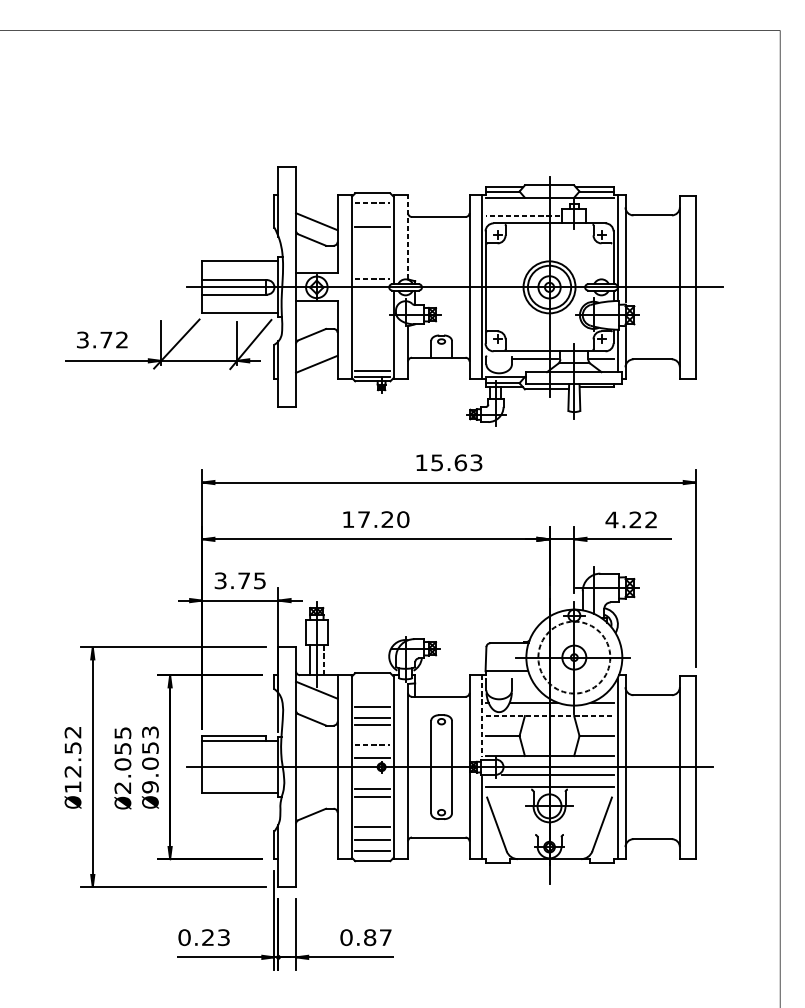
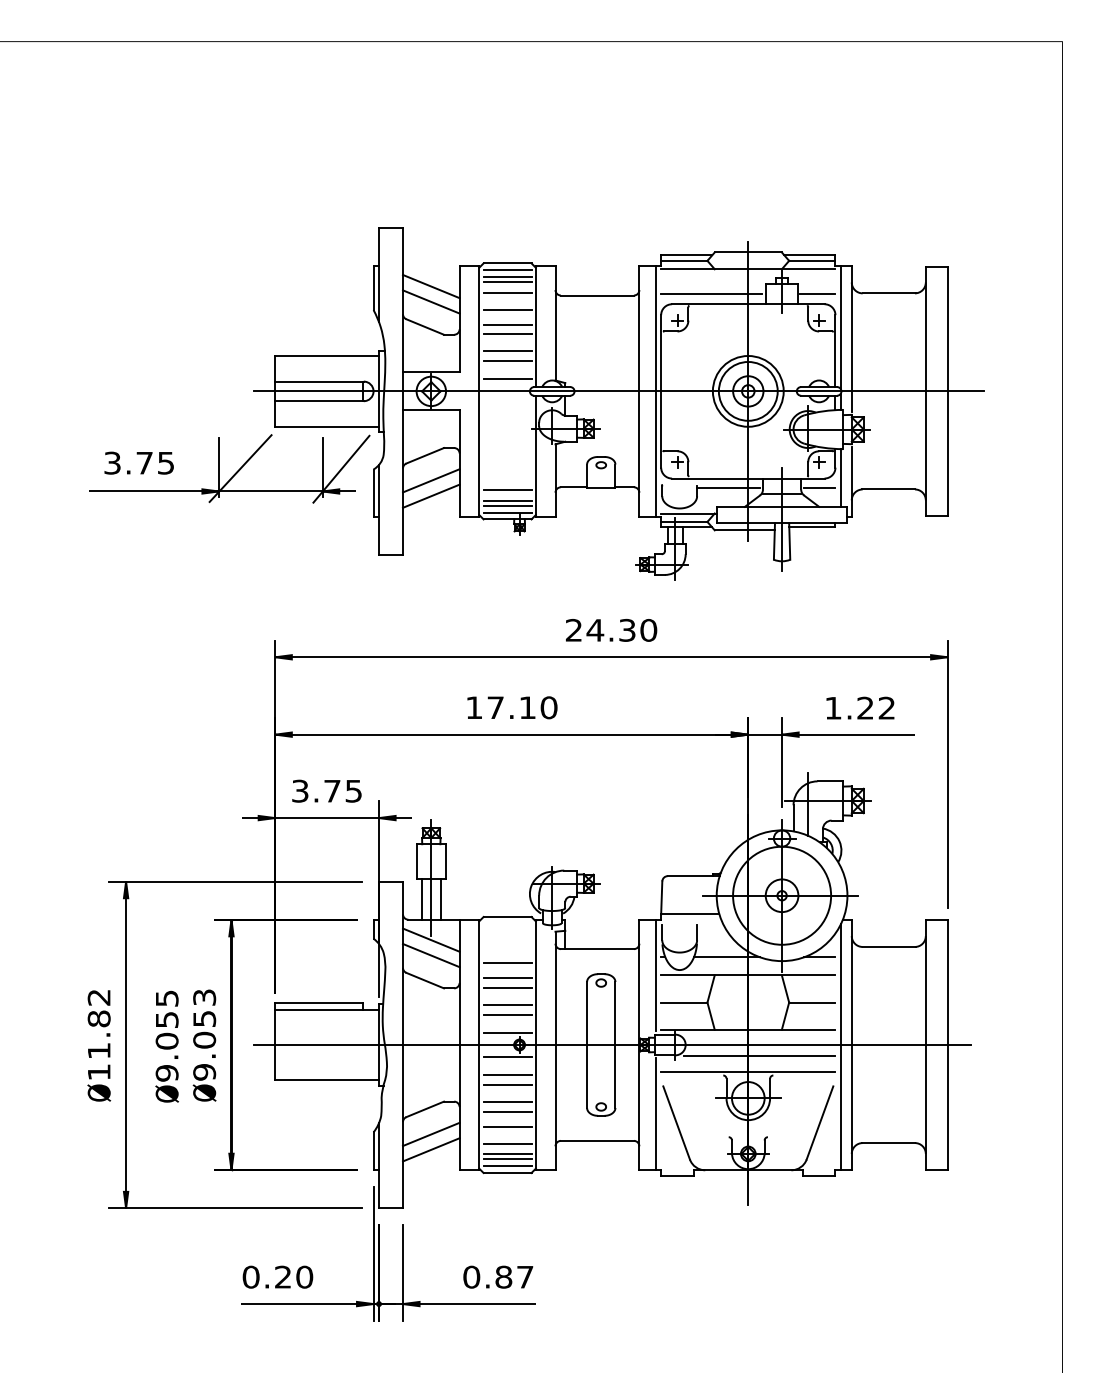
line: (372, 197) -> (507, 269), added
line: (372, 203) -> (507, 276), dashed -> solid
line: (372, 207) -> (507, 282), added
line: (316, 210) -> (430, 286), added
line: (372, 214) -> (507, 292), added
line: (522, 216) -> (711, 294), dashed -> solid
line: (600, 216) -> (817, 294), added
line: (408, 236) -> (555, 322), dashed -> solid
line: (372, 238) -> (507, 324), added
line: (372, 245) -> (507, 334), added
line: (372, 257) -> (507, 350), added
line: (372, 265) -> (507, 361), added
line: (372, 278) -> (507, 379), dashed -> solid
text: (121, 339) -> (165, 462), 3.72 -> 3.75
line: (316, 352) -> (430, 480), added
line: (372, 359) -> (507, 489), added
line: (372, 367) -> (507, 500), added
text: (449, 462) -> (611, 629), 15.63 -> 24.30
text: (387, 519) -> (527, 707), 17.20 -> 17.10
text: (612, 520) -> (833, 708), 4.22 -> 1.22
circle: (574, 657) -> (782, 895), dashed -> solid
line: (323, 660) -> (440, 899), dashed -> solid
line: (316, 701) -> (430, 955), added
line: (481, 716) -> (655, 975), dashed -> solid
line: (549, 716) -> (748, 975), dashed -> solid
line: (372, 737) -> (507, 1004), added
line: (372, 744) -> (507, 1014), dashed -> solid
text: (72, 759) -> (98, 1034), 12.52 -> 11.82
line: (372, 775) -> (507, 1056), added
text: (122, 788) -> (166, 1073), 2.055 -> 9.055
line: (372, 809) -> (507, 1102), added
line: (372, 815) -> (507, 1111), added
line: (316, 832) -> (430, 1134), added
line: (316, 843) -> (430, 1149), added
line: (372, 847) -> (507, 1154), added
line: (372, 856) -> (507, 1166), added
text: (223, 937) -> (304, 1276), 0.23 -> 0.20

